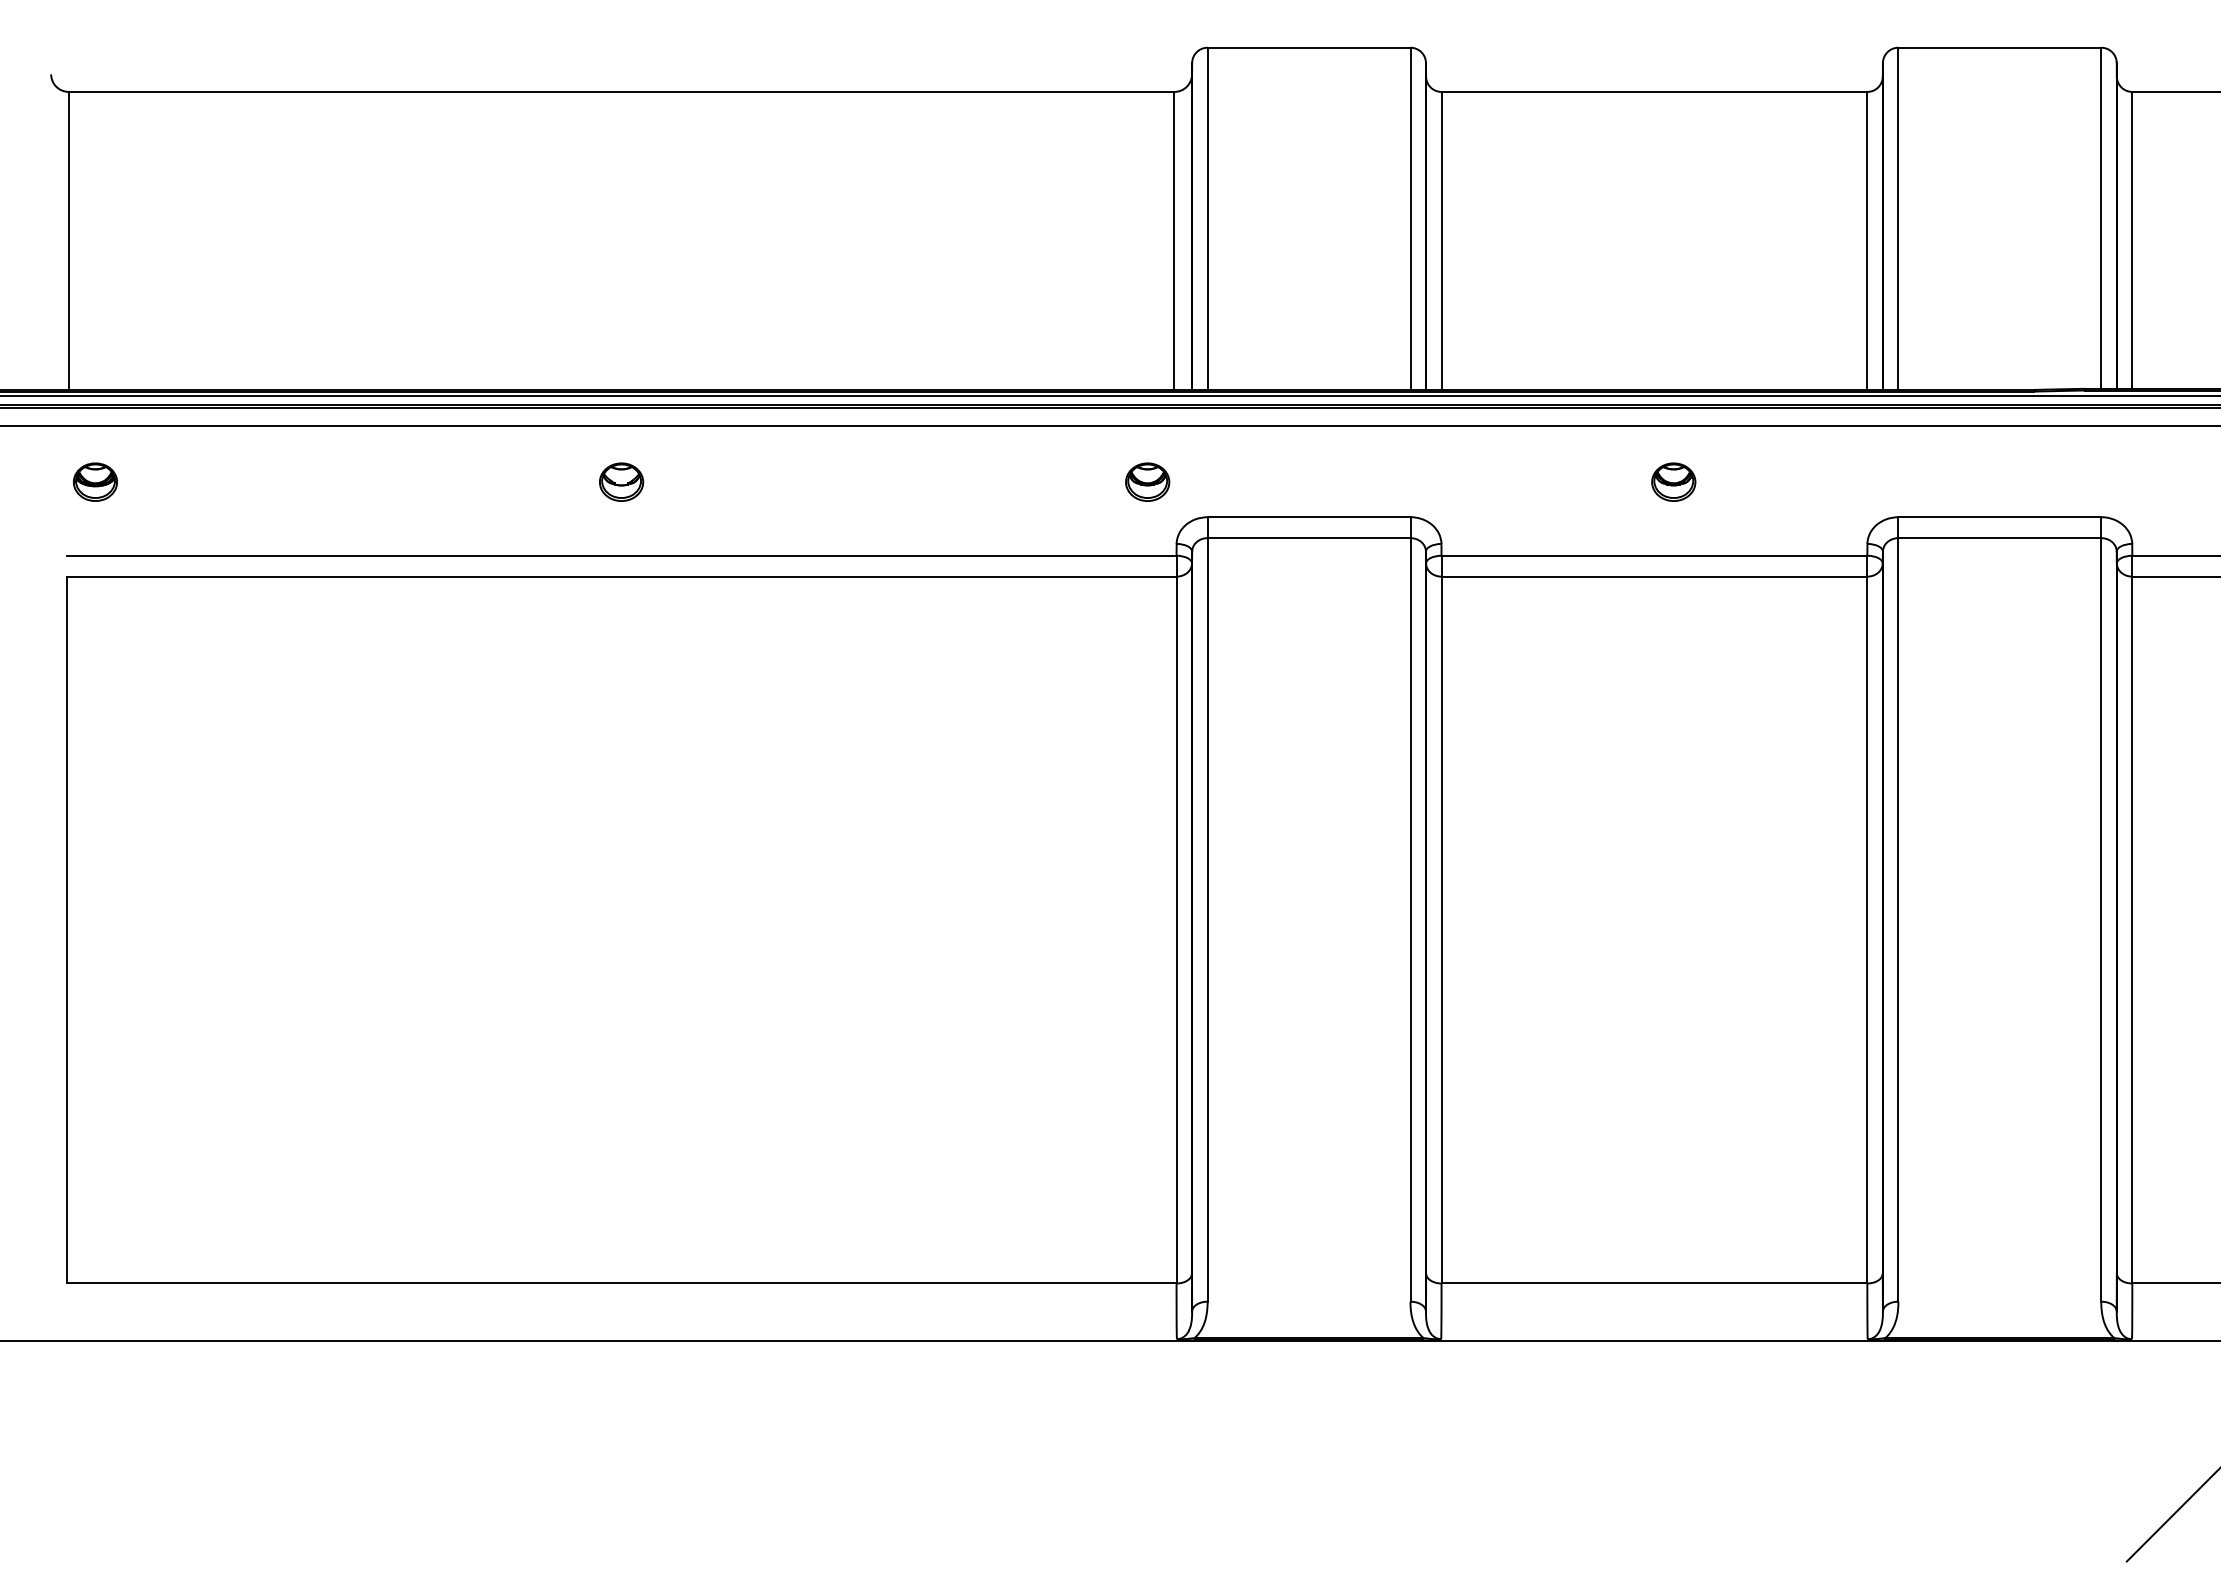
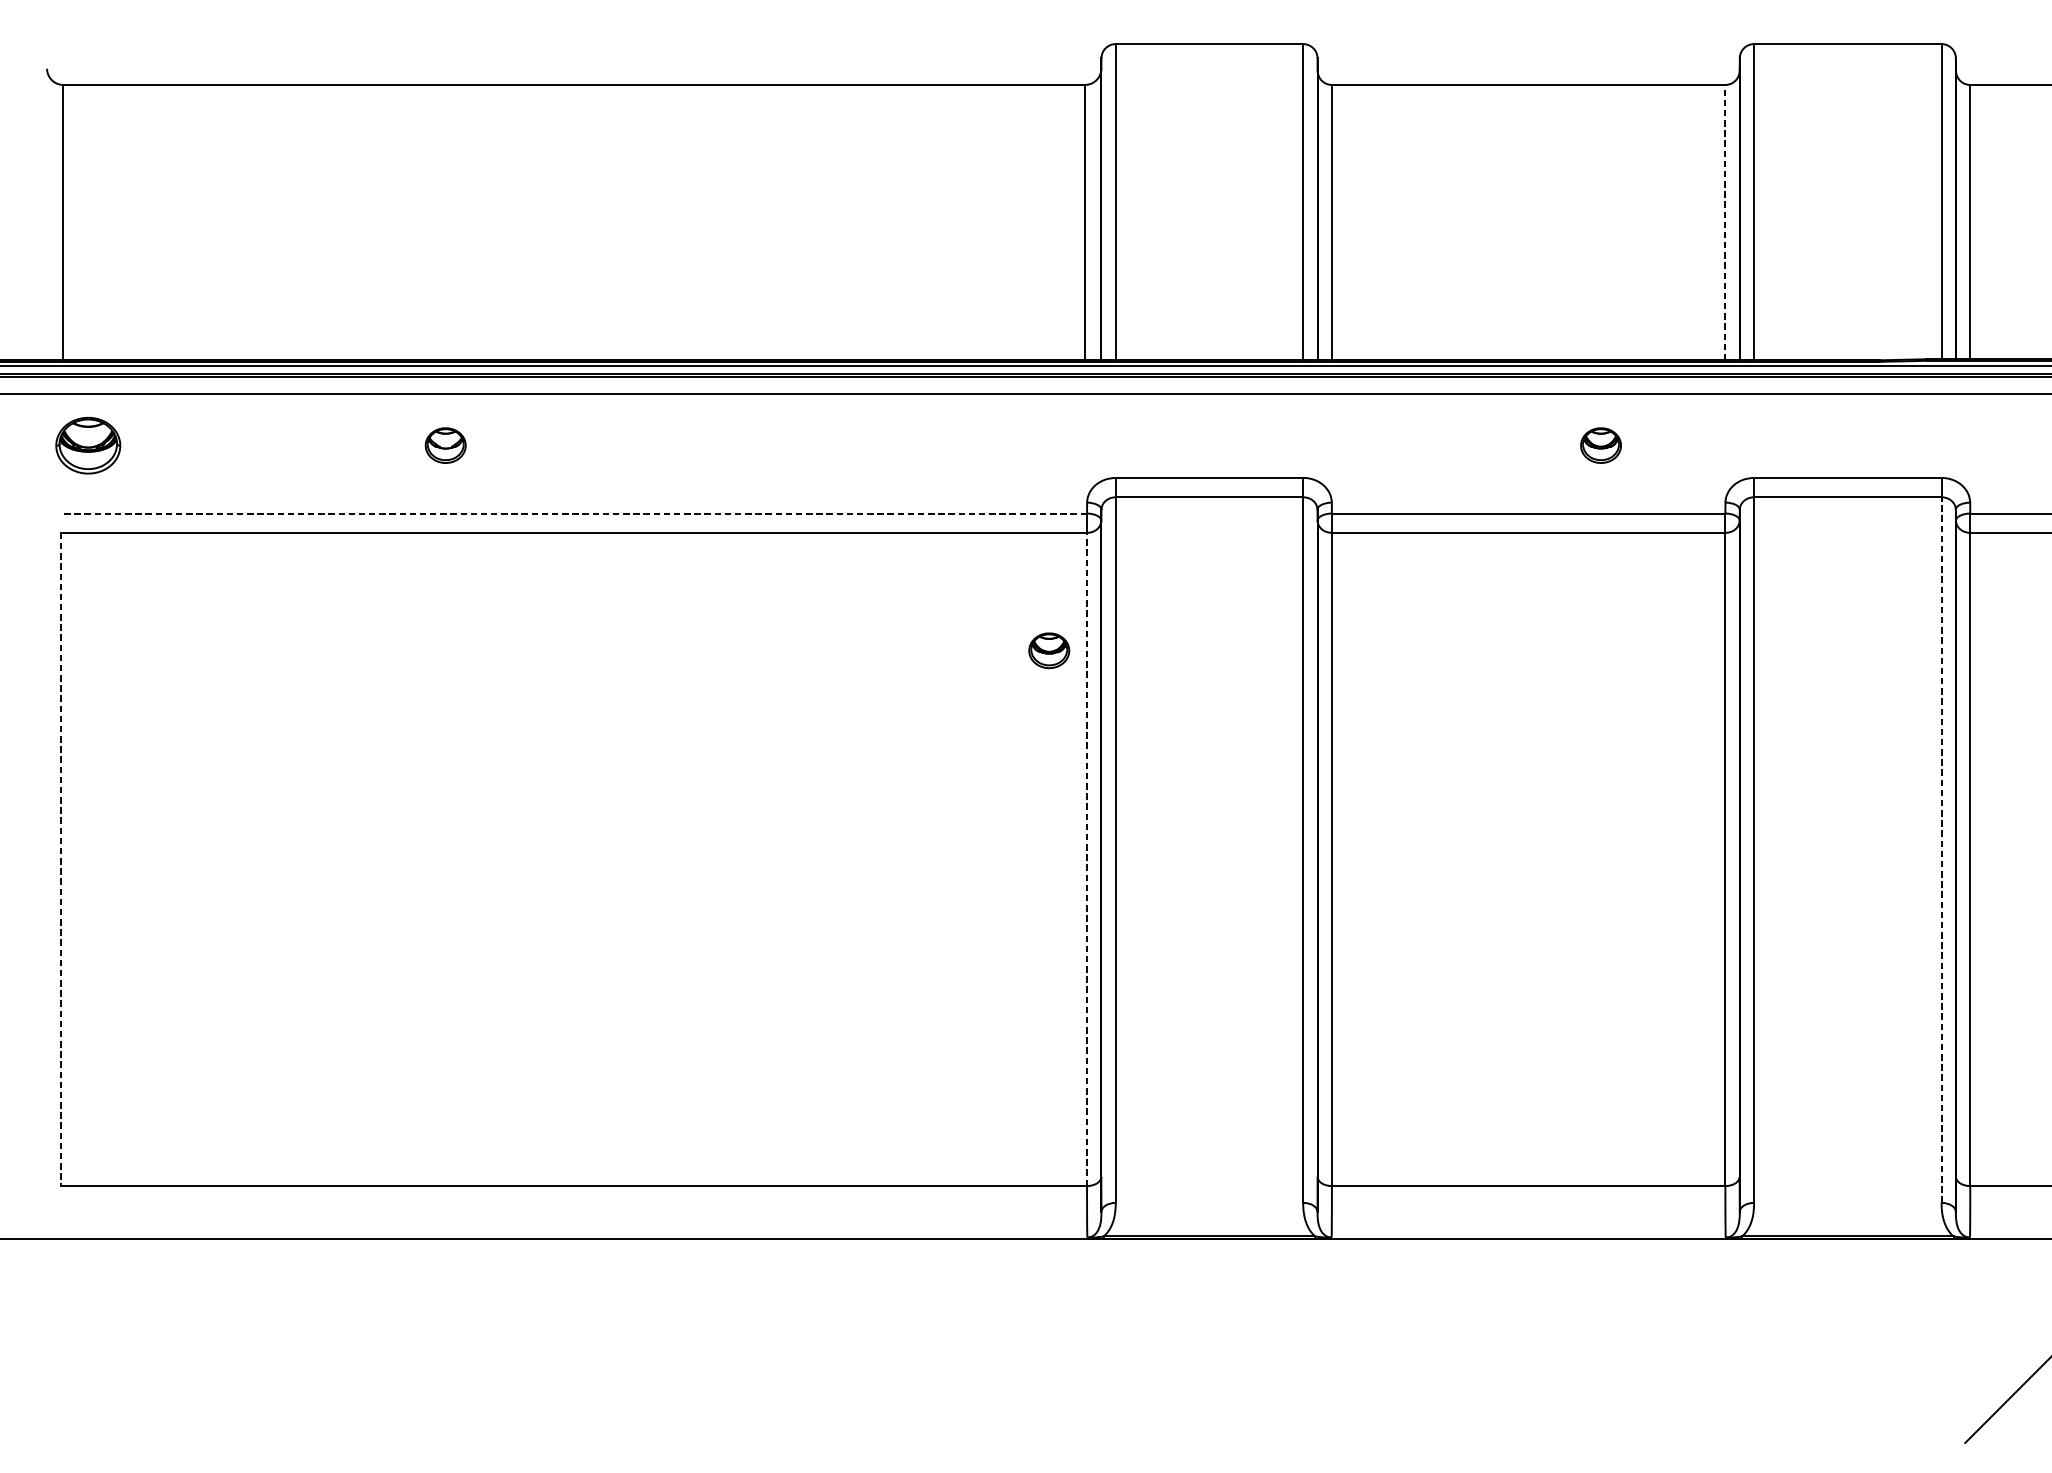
line: (1867, 240) -> (1725, 222), solid -> dashed
part: (94, 481) -> (87, 444), size x1.6
part: (621, 481) -> (445, 444), moved
part: (1147, 481) -> (1049, 650), moved
part: (1673, 481) -> (1600, 444), moved
line: (621, 555) -> (574, 513), solid -> dashed
line: (2101, 919) -> (1941, 849), solid -> dashed
line: (1176, 929) -> (1086, 858), solid -> dashed
line: (66, 930) -> (61, 859), solid -> dashed

